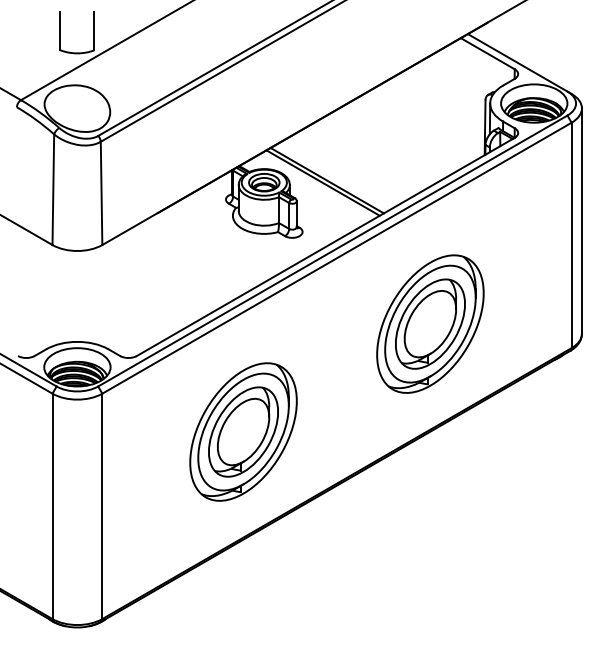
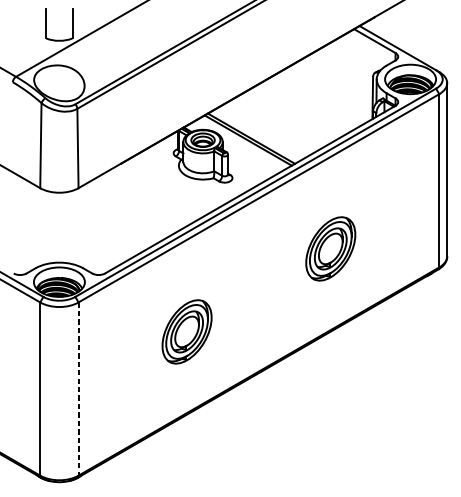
part: (430, 323) -> (330, 248), size x0.6
part: (243, 431) -> (187, 331), size x0.6
line: (102, 506) -> (78, 389), solid -> dashed

